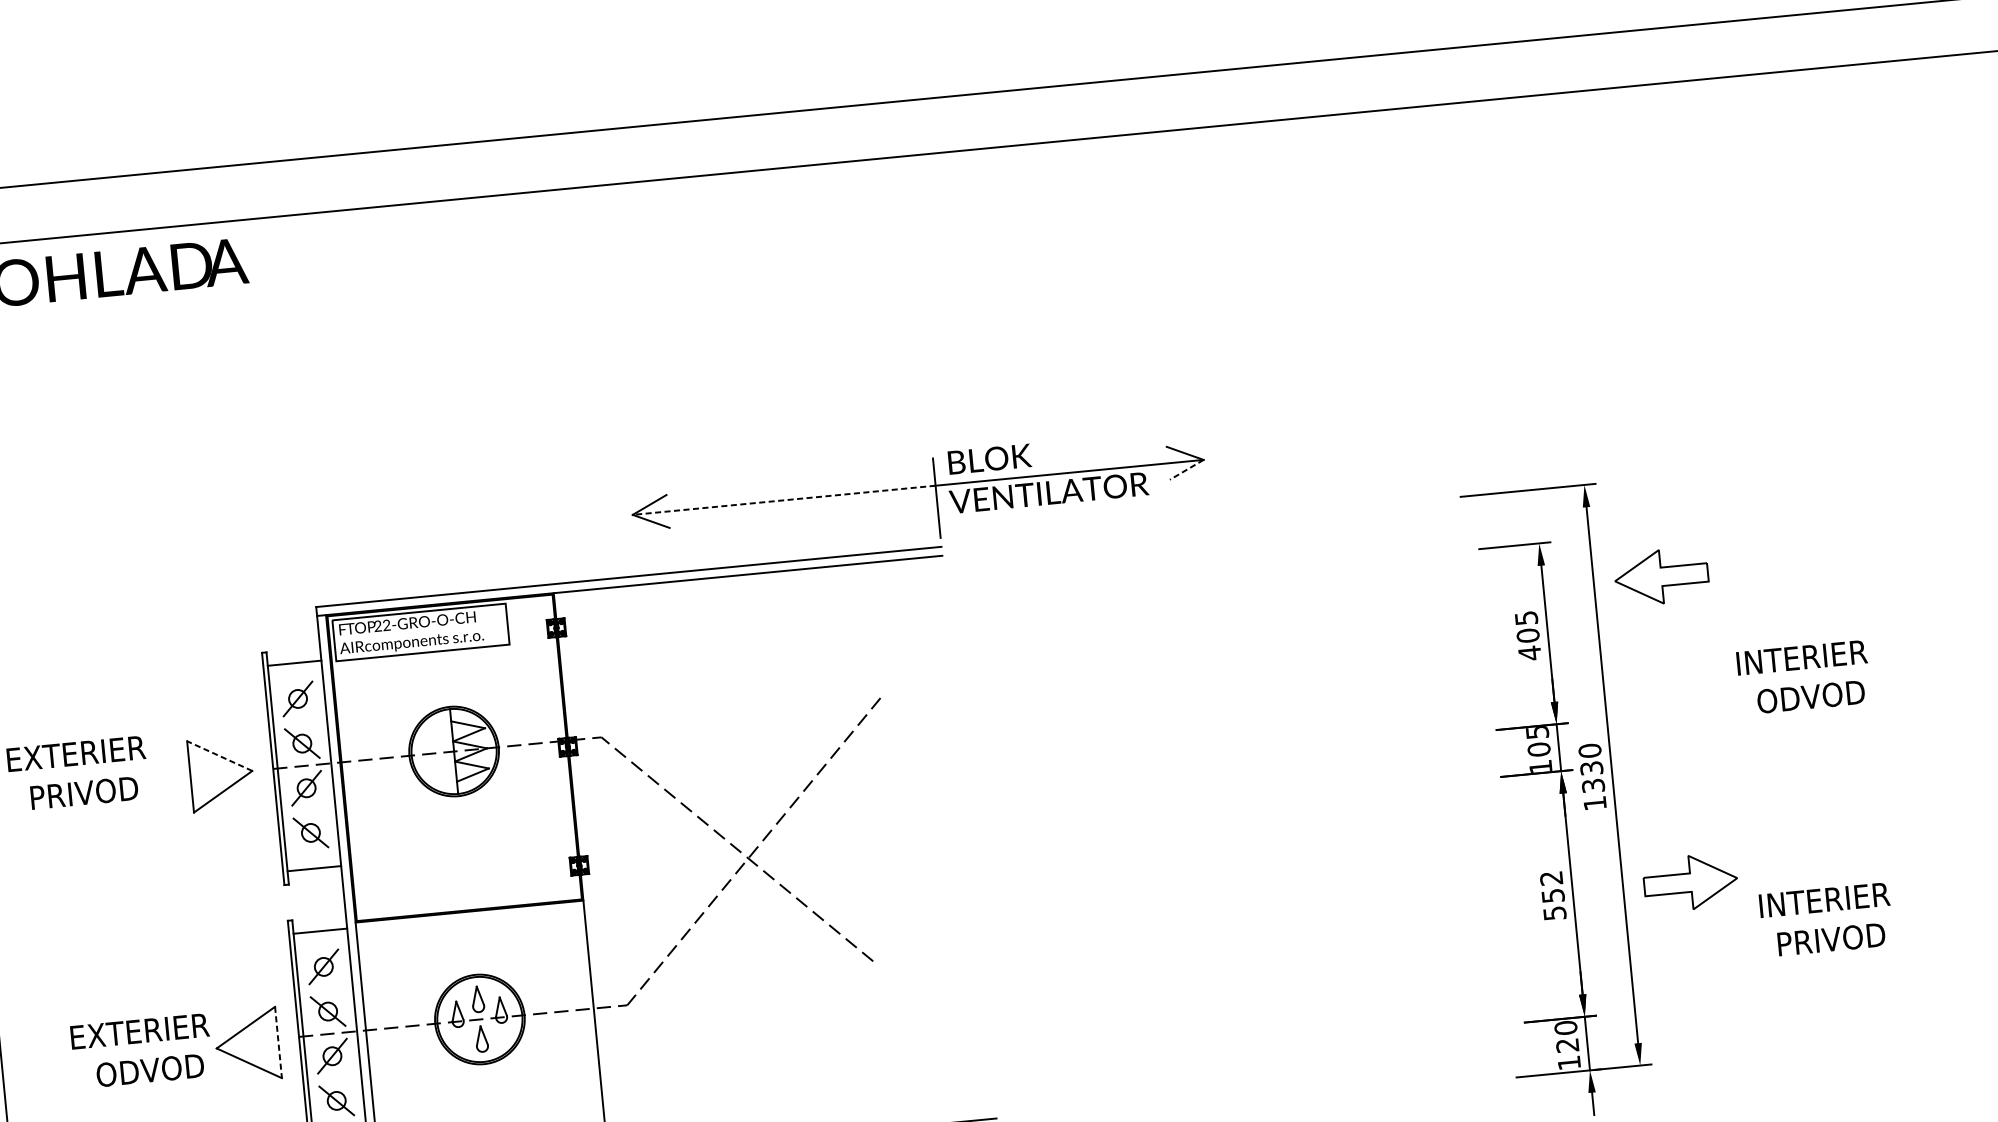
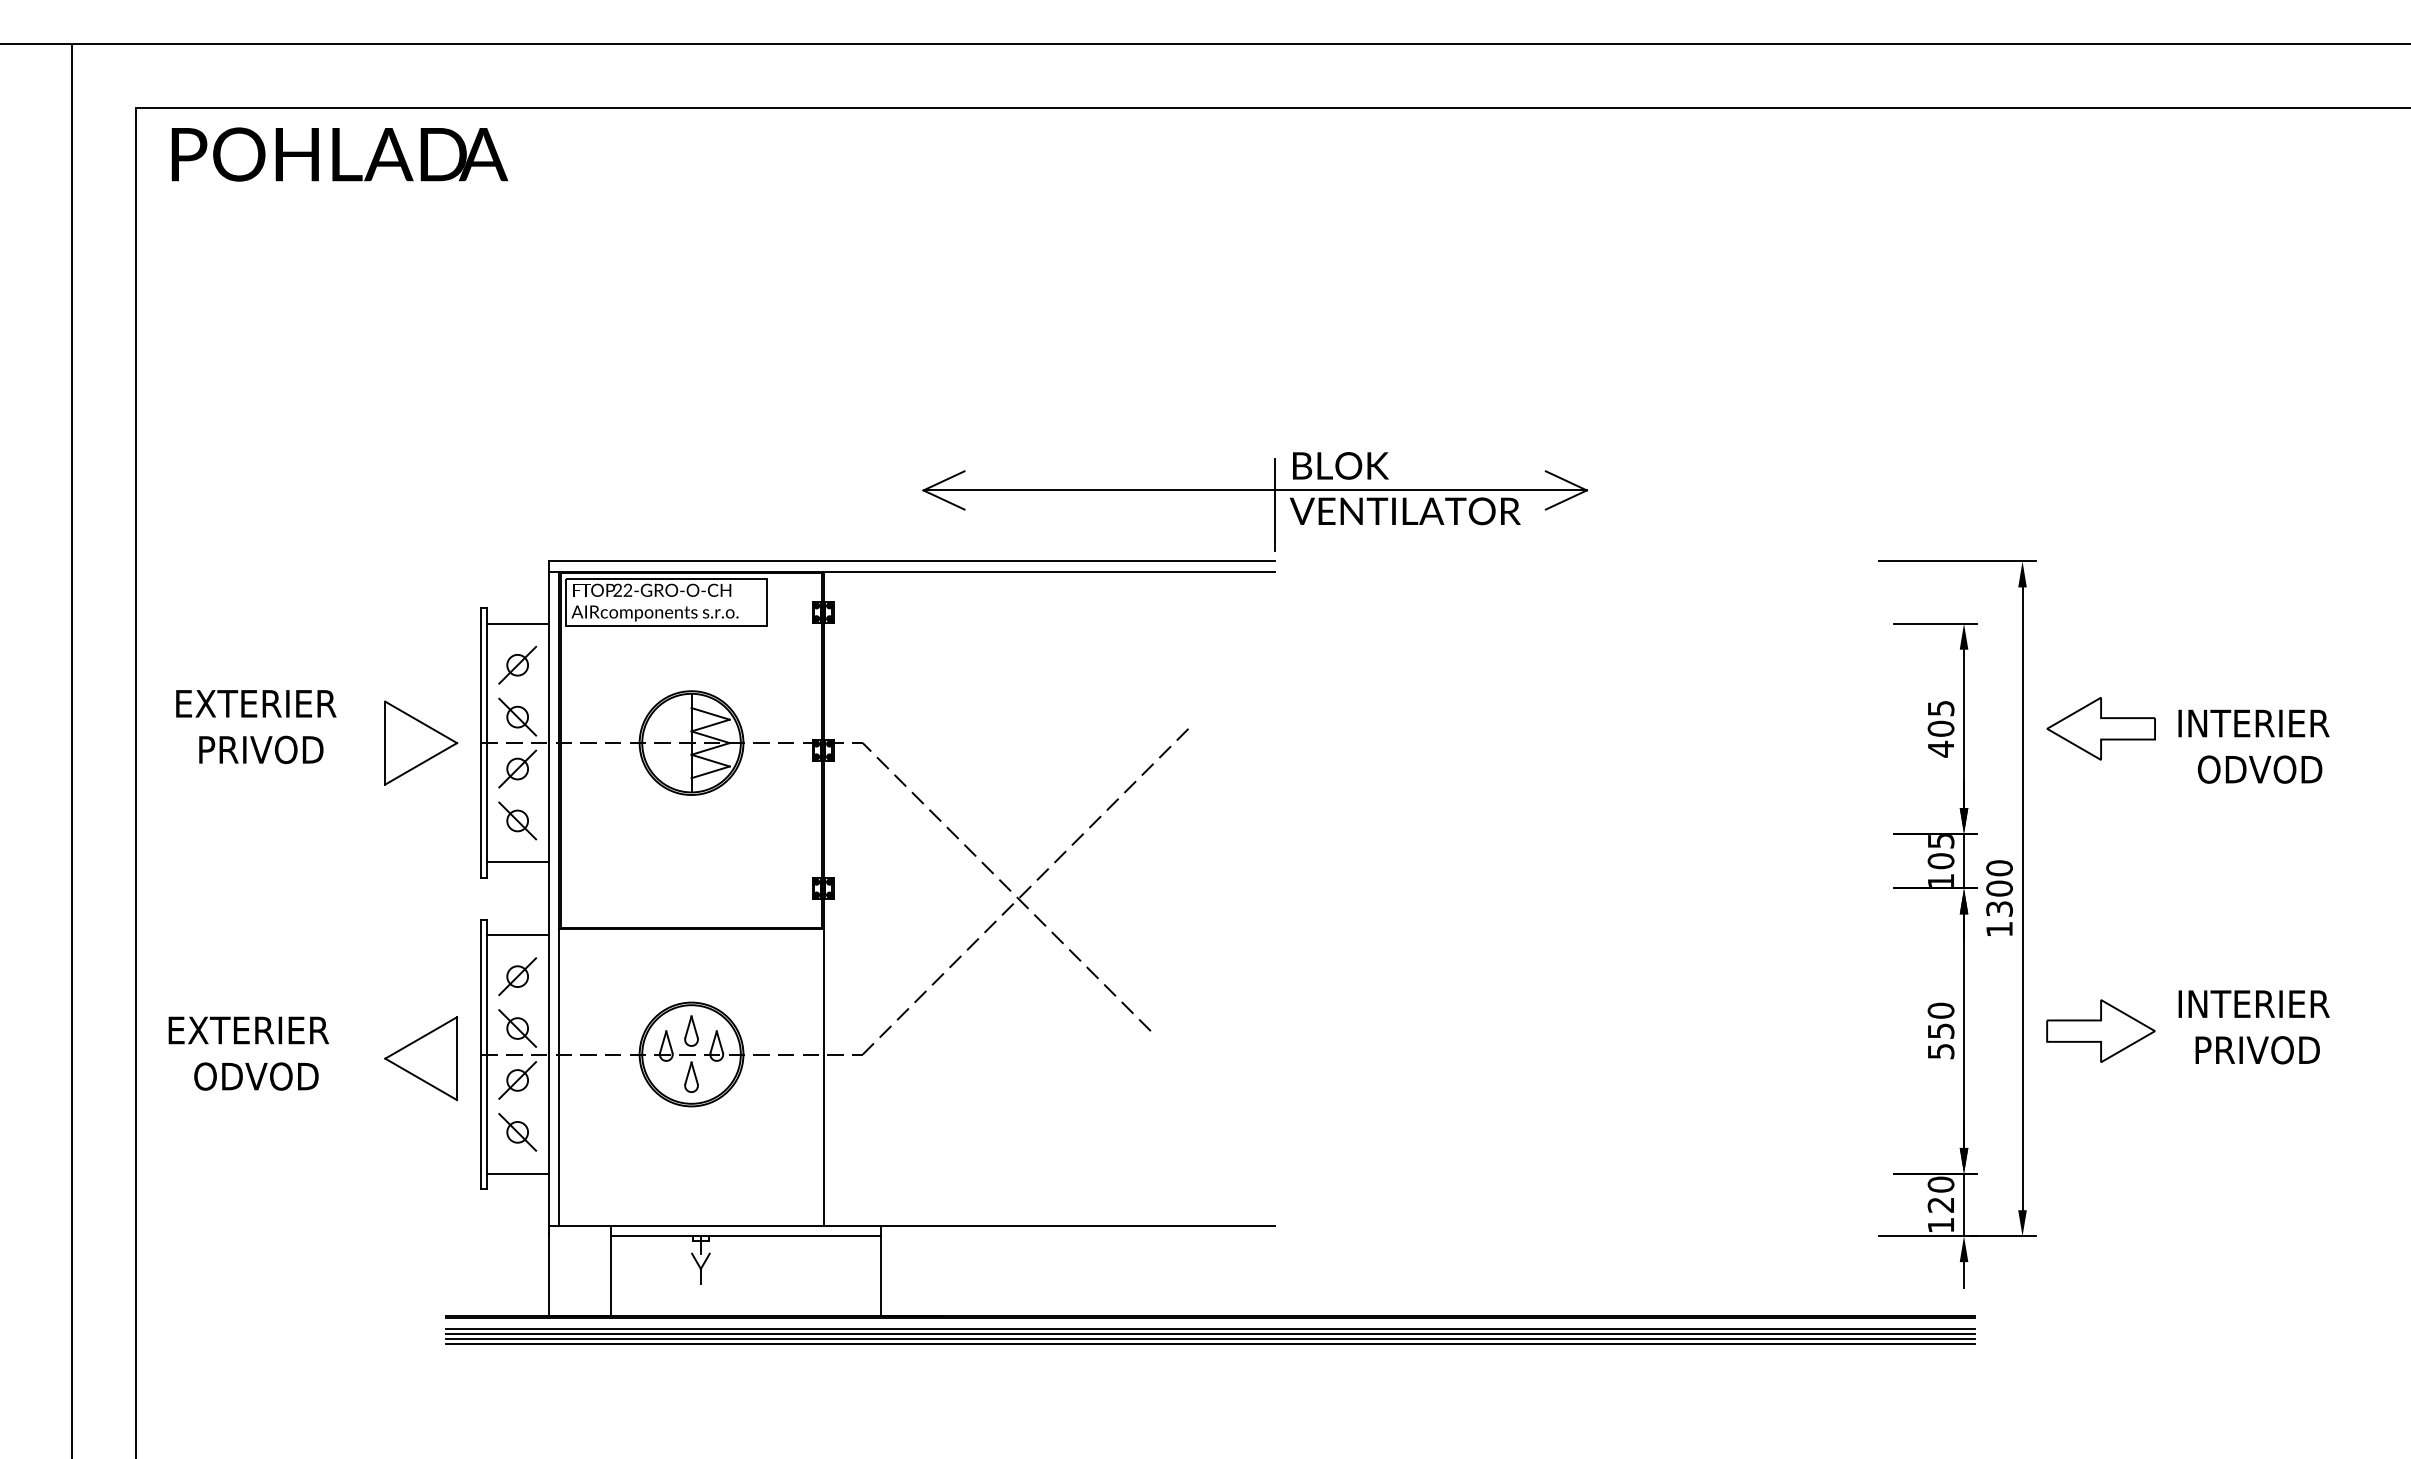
line: (1186, 470) -> (1566, 500), dashed -> solid
line: (785, 500) -> (1100, 490), dashed -> solid
part: (1660, 576) -> (2100, 728), moved
text: (1803, 677) -> (2253, 746), moved
line: (219, 756) -> (420, 722), dashed -> solid
text: (1591, 768) -> (1999, 888), 1330 -> 1300
text: (1551, 878) -> (1940, 1010), 552 -> 550
text: (1826, 920) -> (2253, 1027), moved
line: (278, 1043) -> (457, 1059), dashed -> solid
text: (141, 1051) -> (248, 1053), moved

